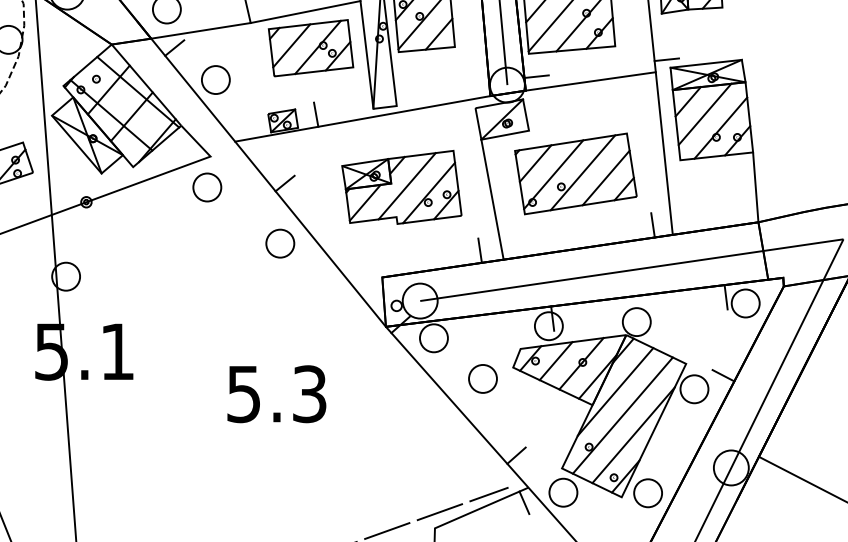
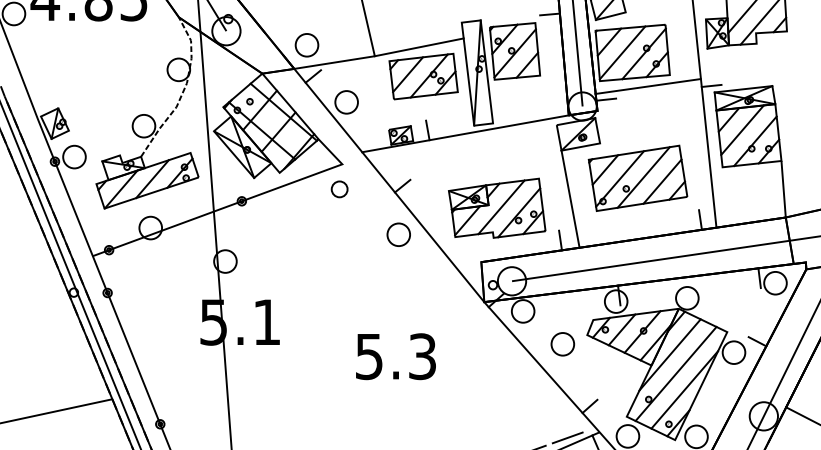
line: (590, 81) -> (647, 86), moved
part: (402, 186) -> (497, 207), moved
part: (207, 187) -> (339, 189), size x0.7

